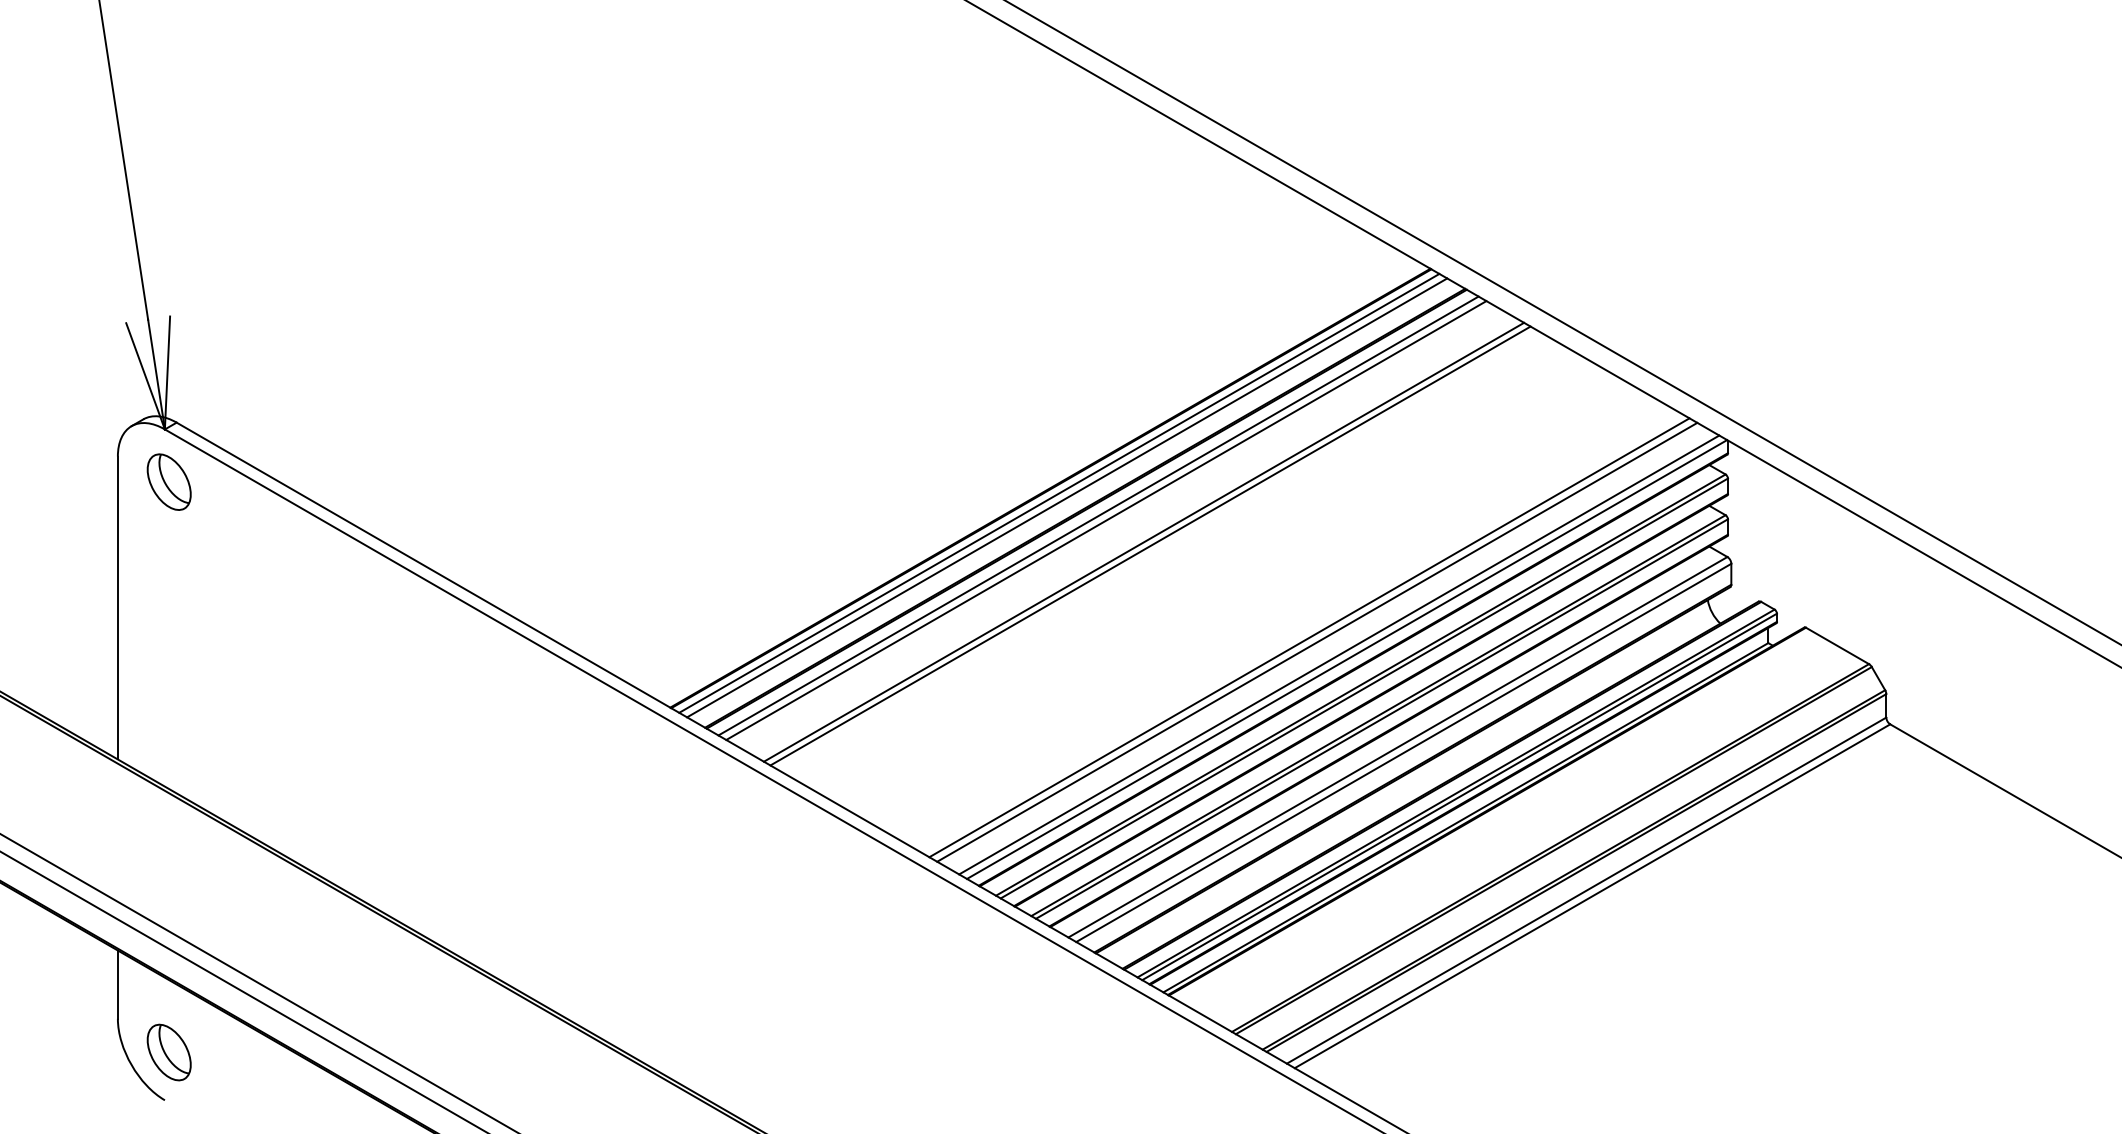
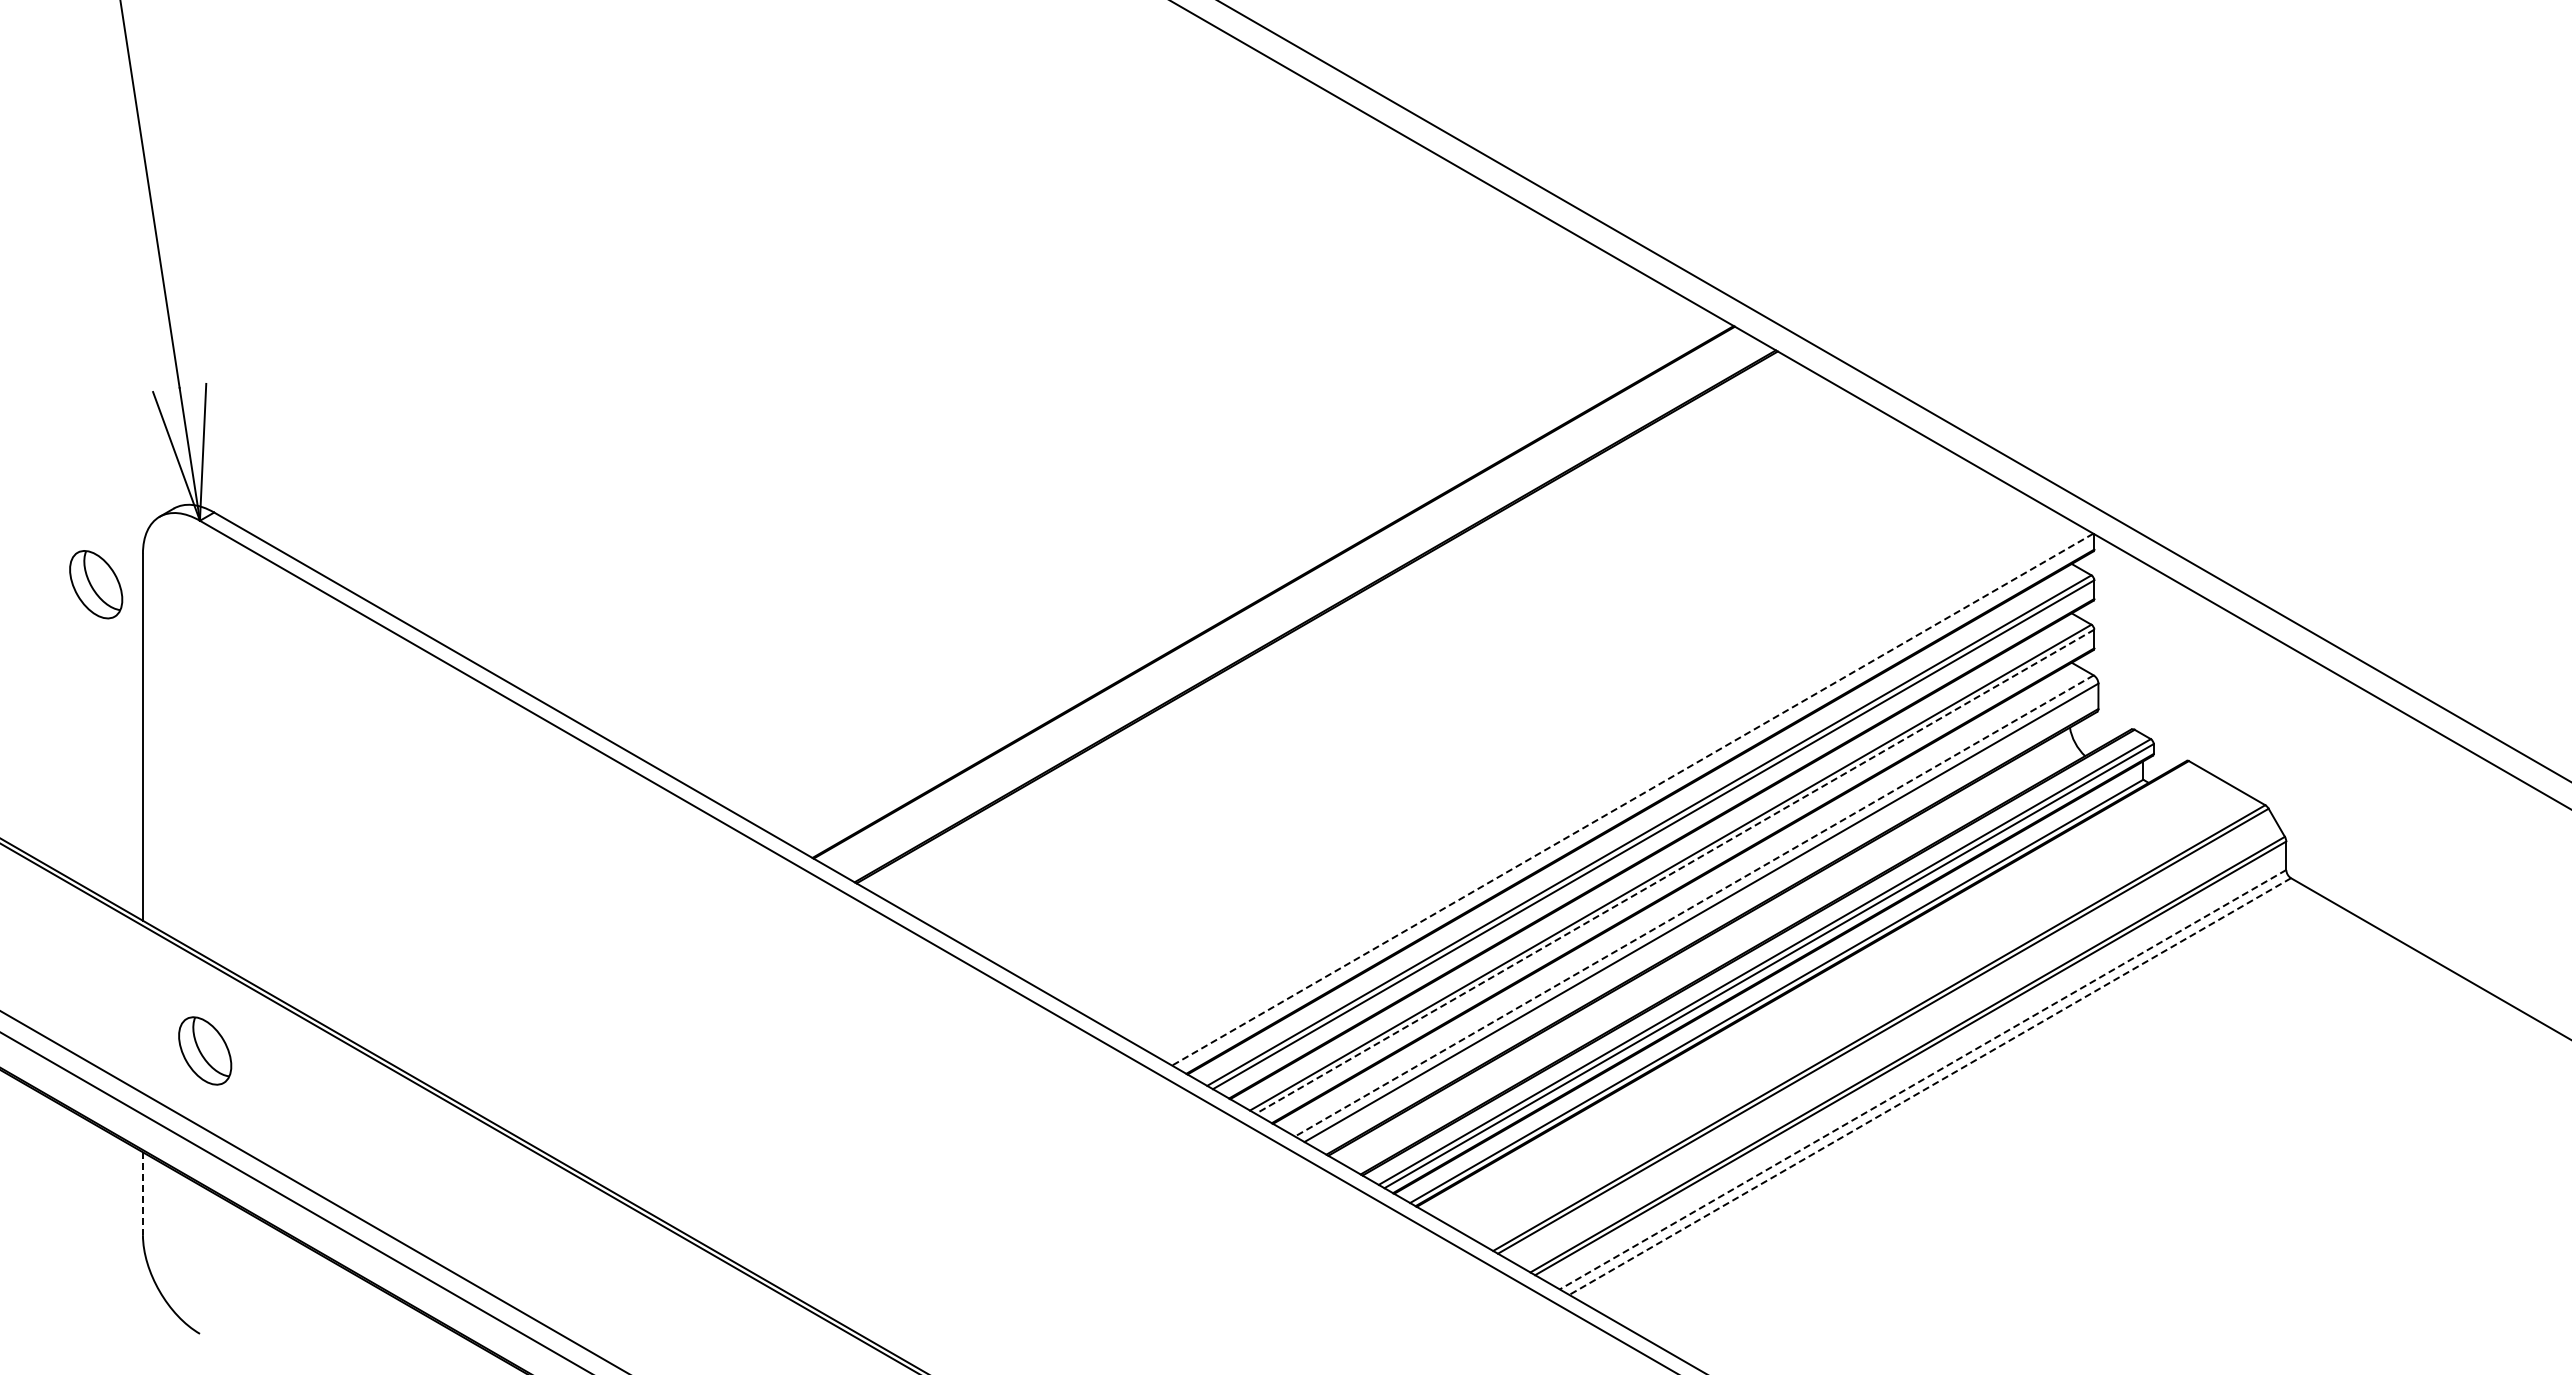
part: (169, 482) -> (96, 584), moved
line: (1058, 493) -> (1283, 598), removed
line: (1067, 497) -> (1293, 603), removed
line: (1098, 515) -> (1331, 625), removed
line: (1105, 520) -> (1340, 631), removed
line: (1143, 542) -> (1386, 657), removed
line: (1150, 546) -> (1394, 662), removed
line: (1308, 637) -> (1586, 773), removed
line: (1317, 642) -> (1596, 778), removed
line: (1338, 655) -> (1622, 794), removed
line: (1346, 659) -> (1632, 799), solid -> dashed
line: (1381, 719) -> (1674, 872), solid -> dashed
line: (1397, 747) -> (1693, 906), solid -> dashed
line: (1586, 890) -> (1922, 1079), solid -> dashed
line: (1592, 896) -> (1930, 1086), solid -> dashed
line: (117, 985) -> (142, 1194), solid -> dashed
part: (169, 1052) -> (205, 1050), moved

